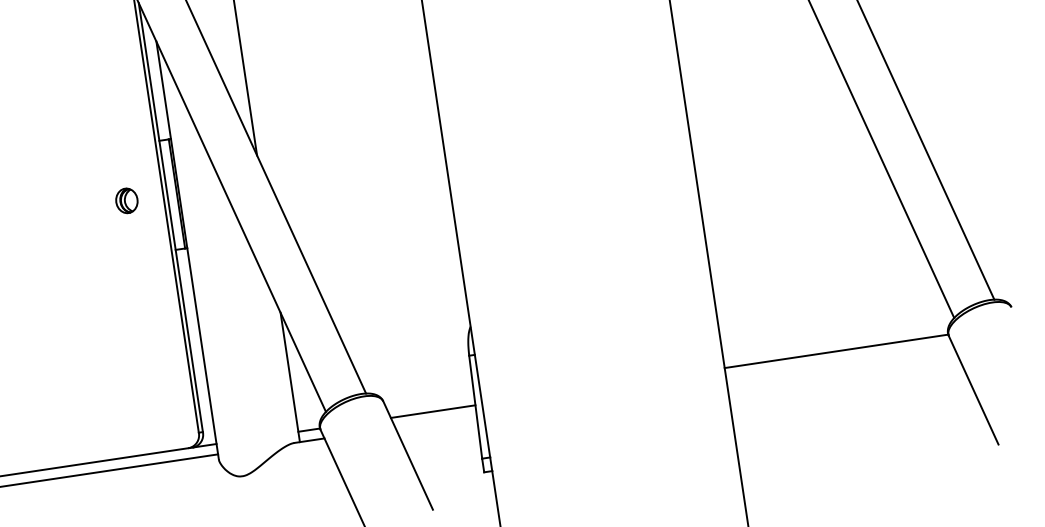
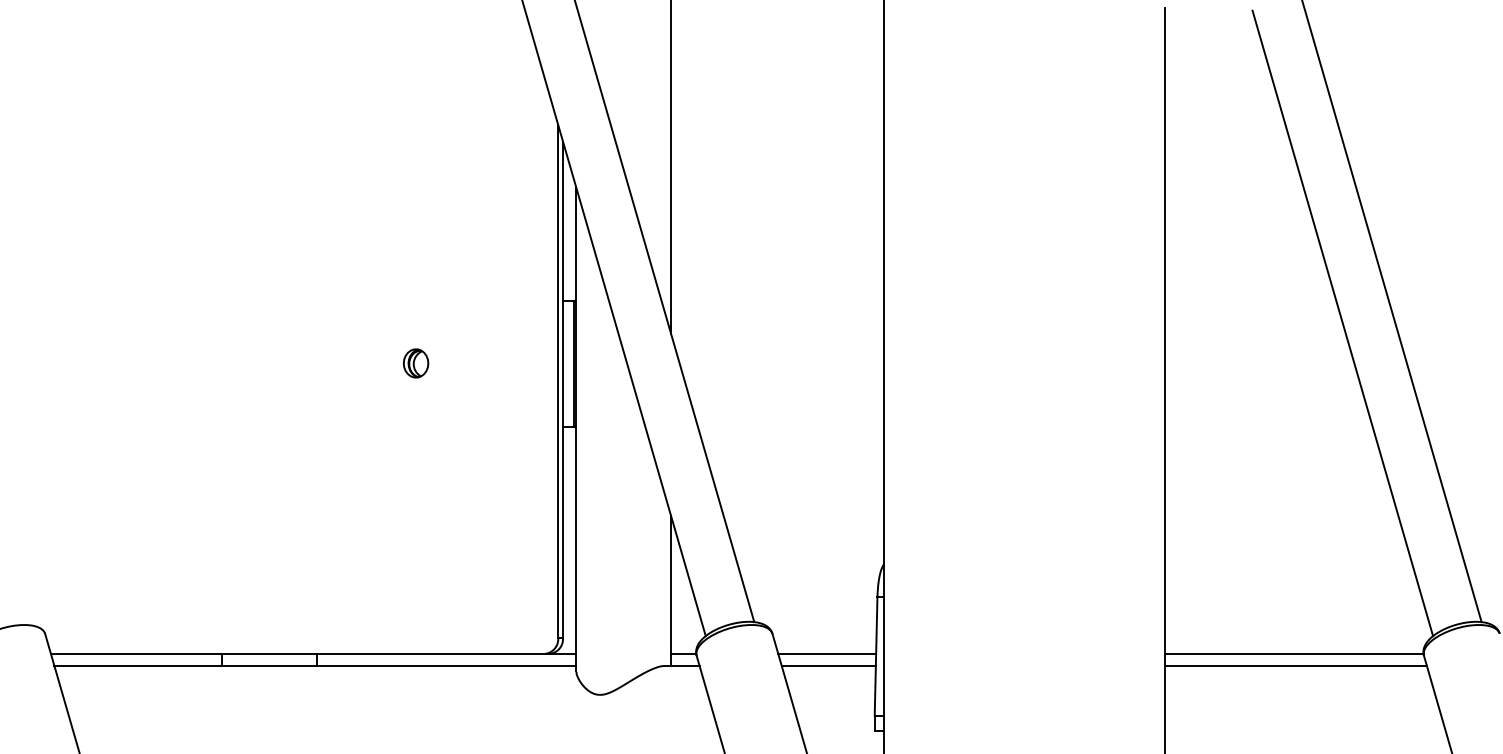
part: (126, 200) -> (415, 363), moved
line: (839, 361) -> (1295, 665), added
line: (435, 421) -> (828, 665), added

